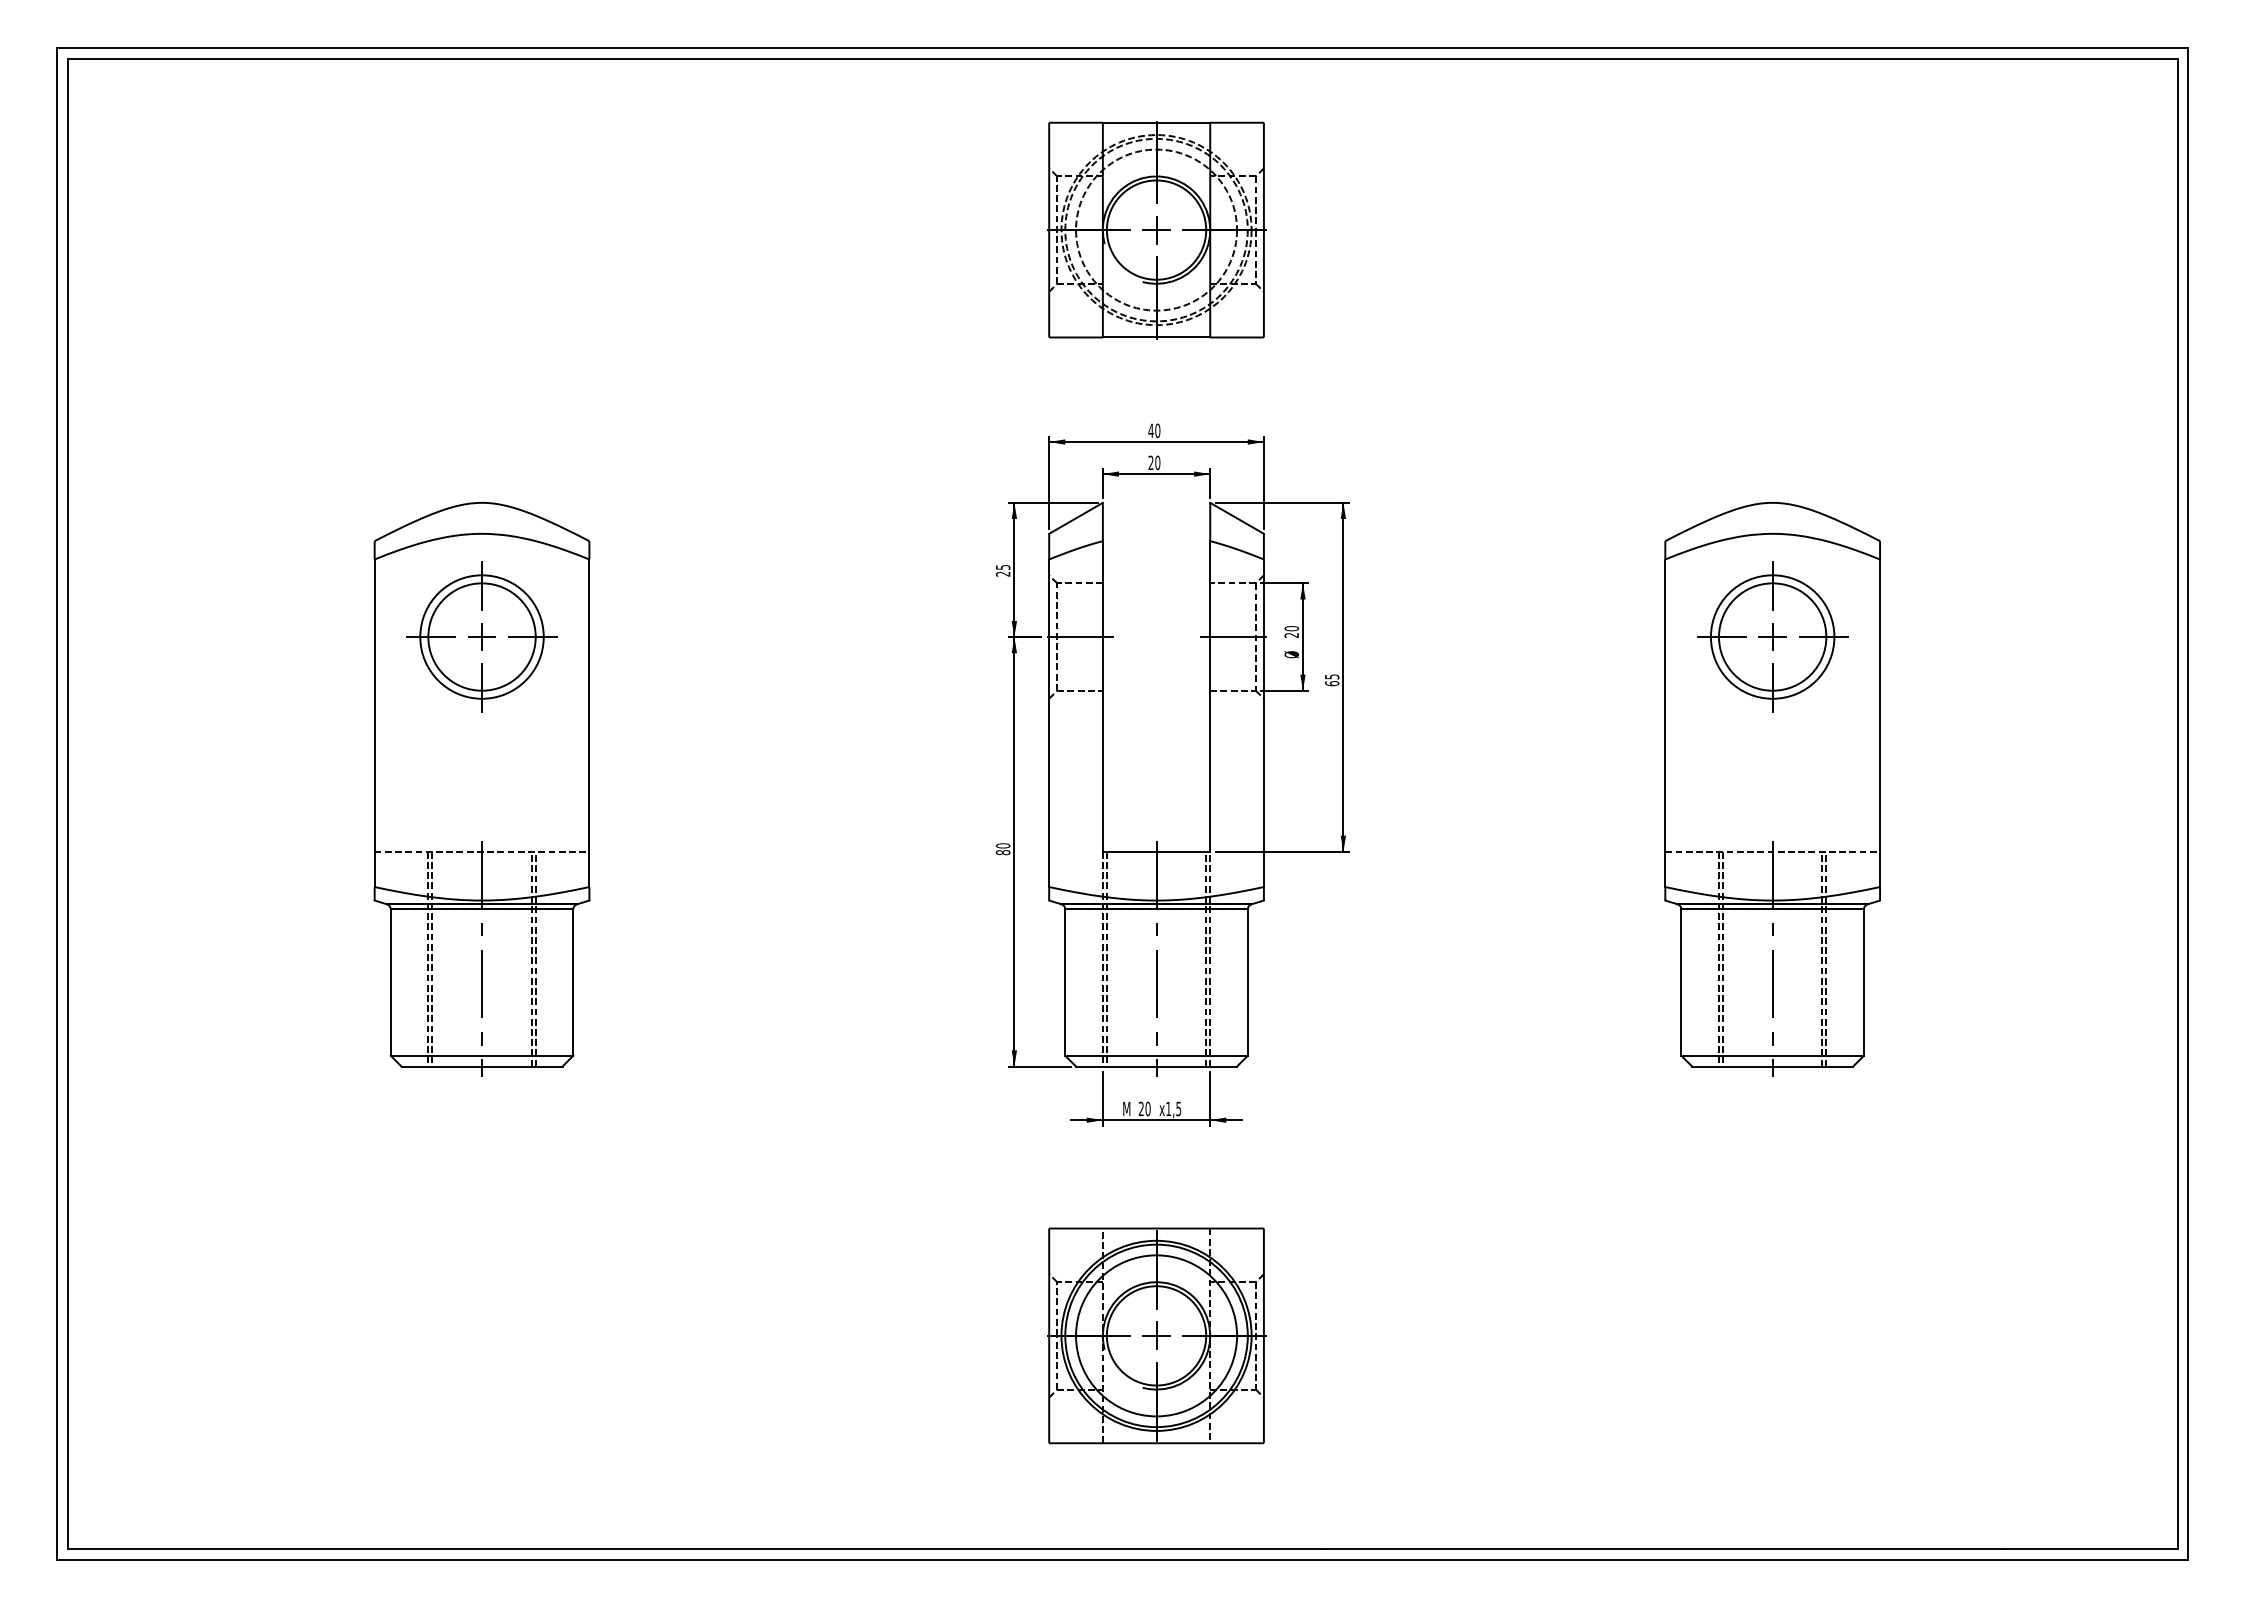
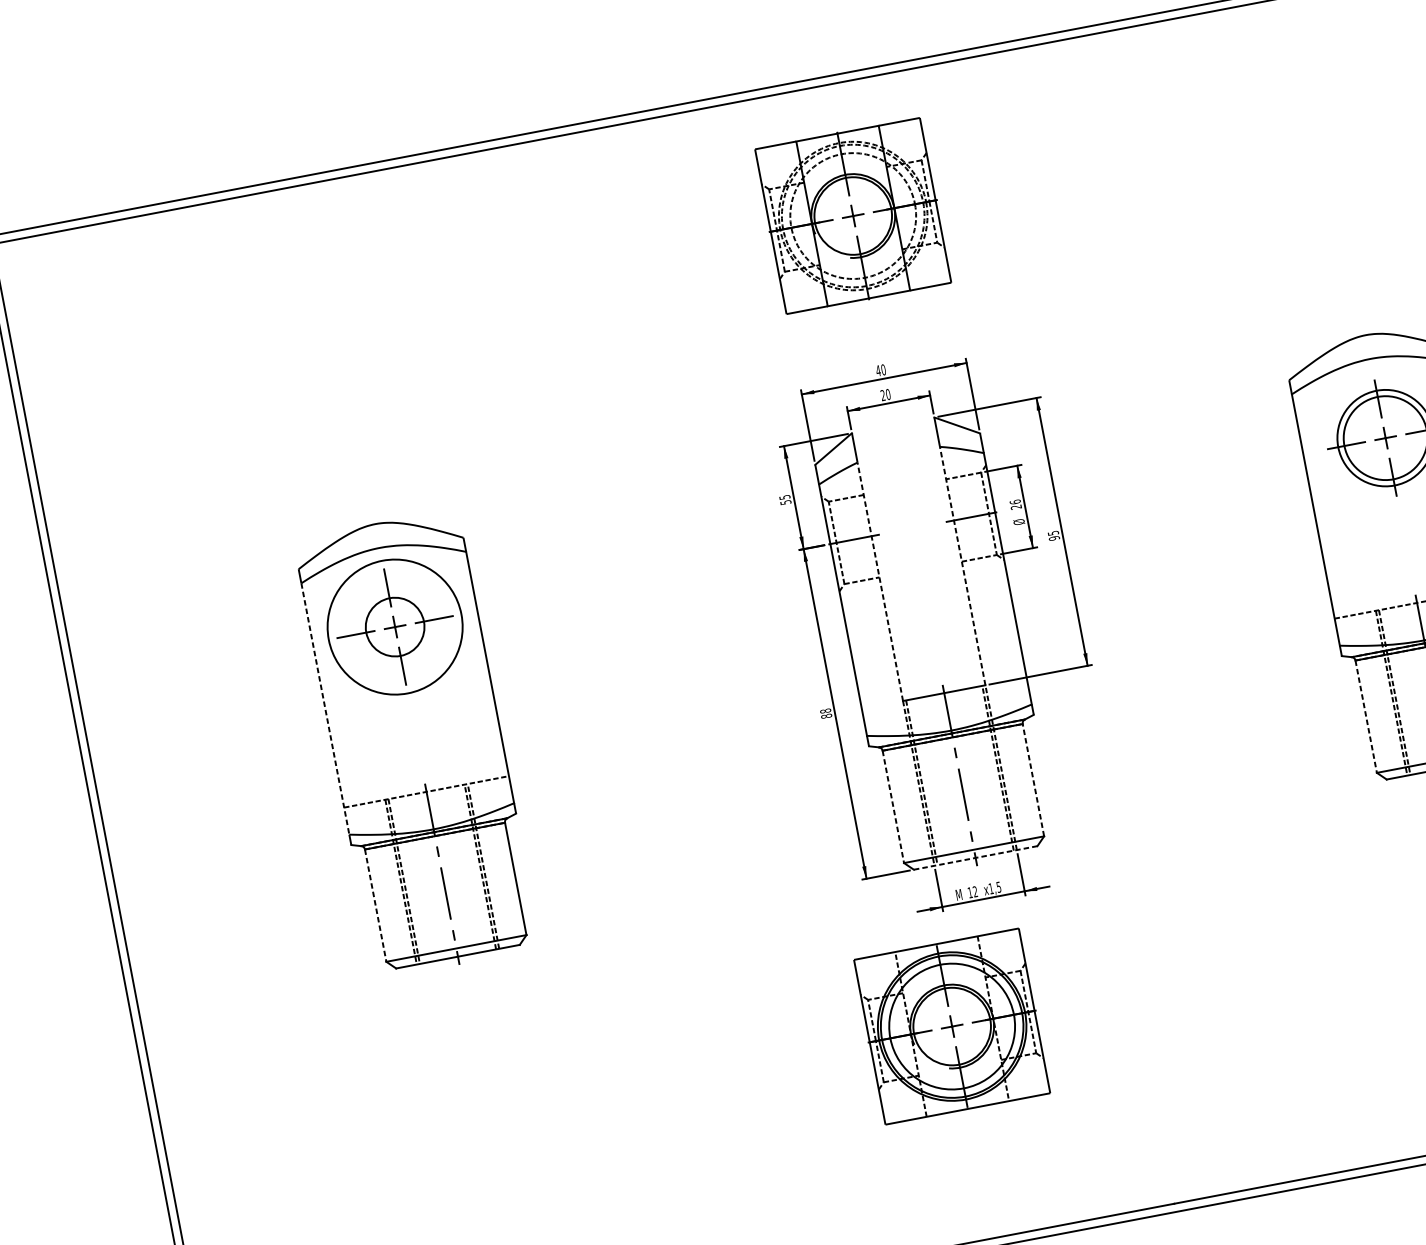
text: (1002, 573) -> (785, 502), 25 -> 55
text: (1291, 628) -> (1015, 502), 20 -> 26
circle: (481, 636) -> (394, 626), size x0.7
circle: (481, 636) -> (394, 626), size x1.4
text: (1332, 683) -> (1054, 538), 65 -> 95
line: (1102, 695) -> (879, 581), solid -> dashed
line: (1210, 695) -> (962, 565), solid -> dashed
line: (374, 723) -> (325, 709), solid -> dashed
text: (1002, 845) -> (825, 710), 80 -> 88
line: (1247, 982) -> (1033, 780), solid -> dashed
line: (390, 983) -> (375, 906), solid -> dashed
line: (1065, 983) -> (893, 807), solid -> dashed
line: (1681, 983) -> (1366, 717), solid -> dashed
line: (1156, 1066) -> (975, 857), solid -> dashed
text: (1144, 1108) -> (972, 891), 20 -> 12
part: (1156, 1335) -> (952, 1026), moved

